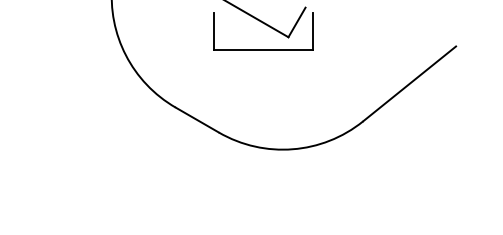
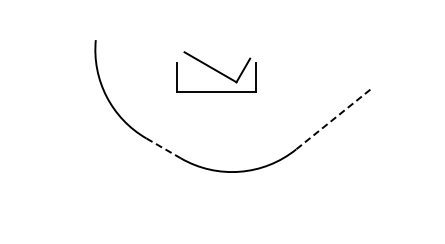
line: (409, 83) -> (333, 119), solid -> dashed
line: (197, 120) -> (163, 148), solid -> dashed

